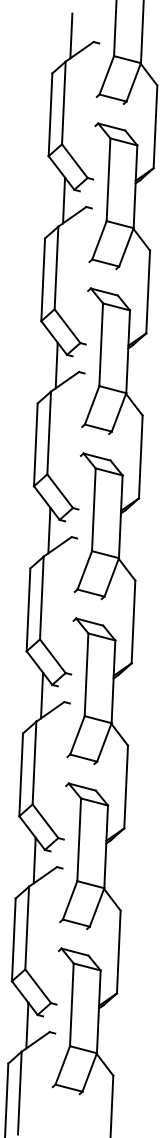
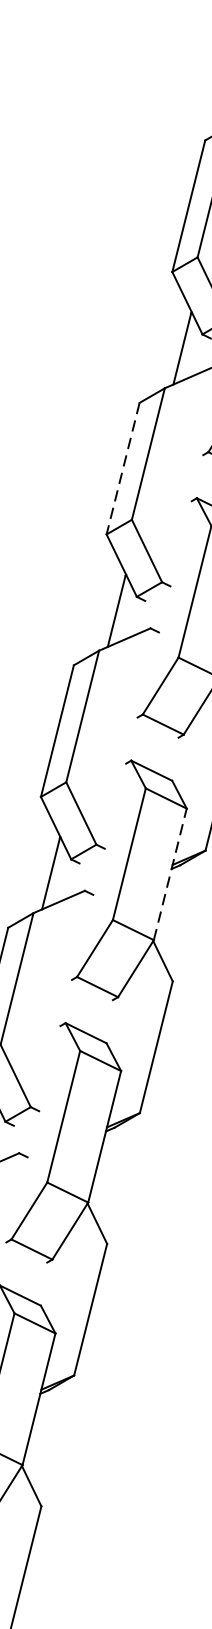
line: (43, 280) -> (123, 469), solid -> dashed
line: (120, 516) -> (169, 873), solid -> dashed

